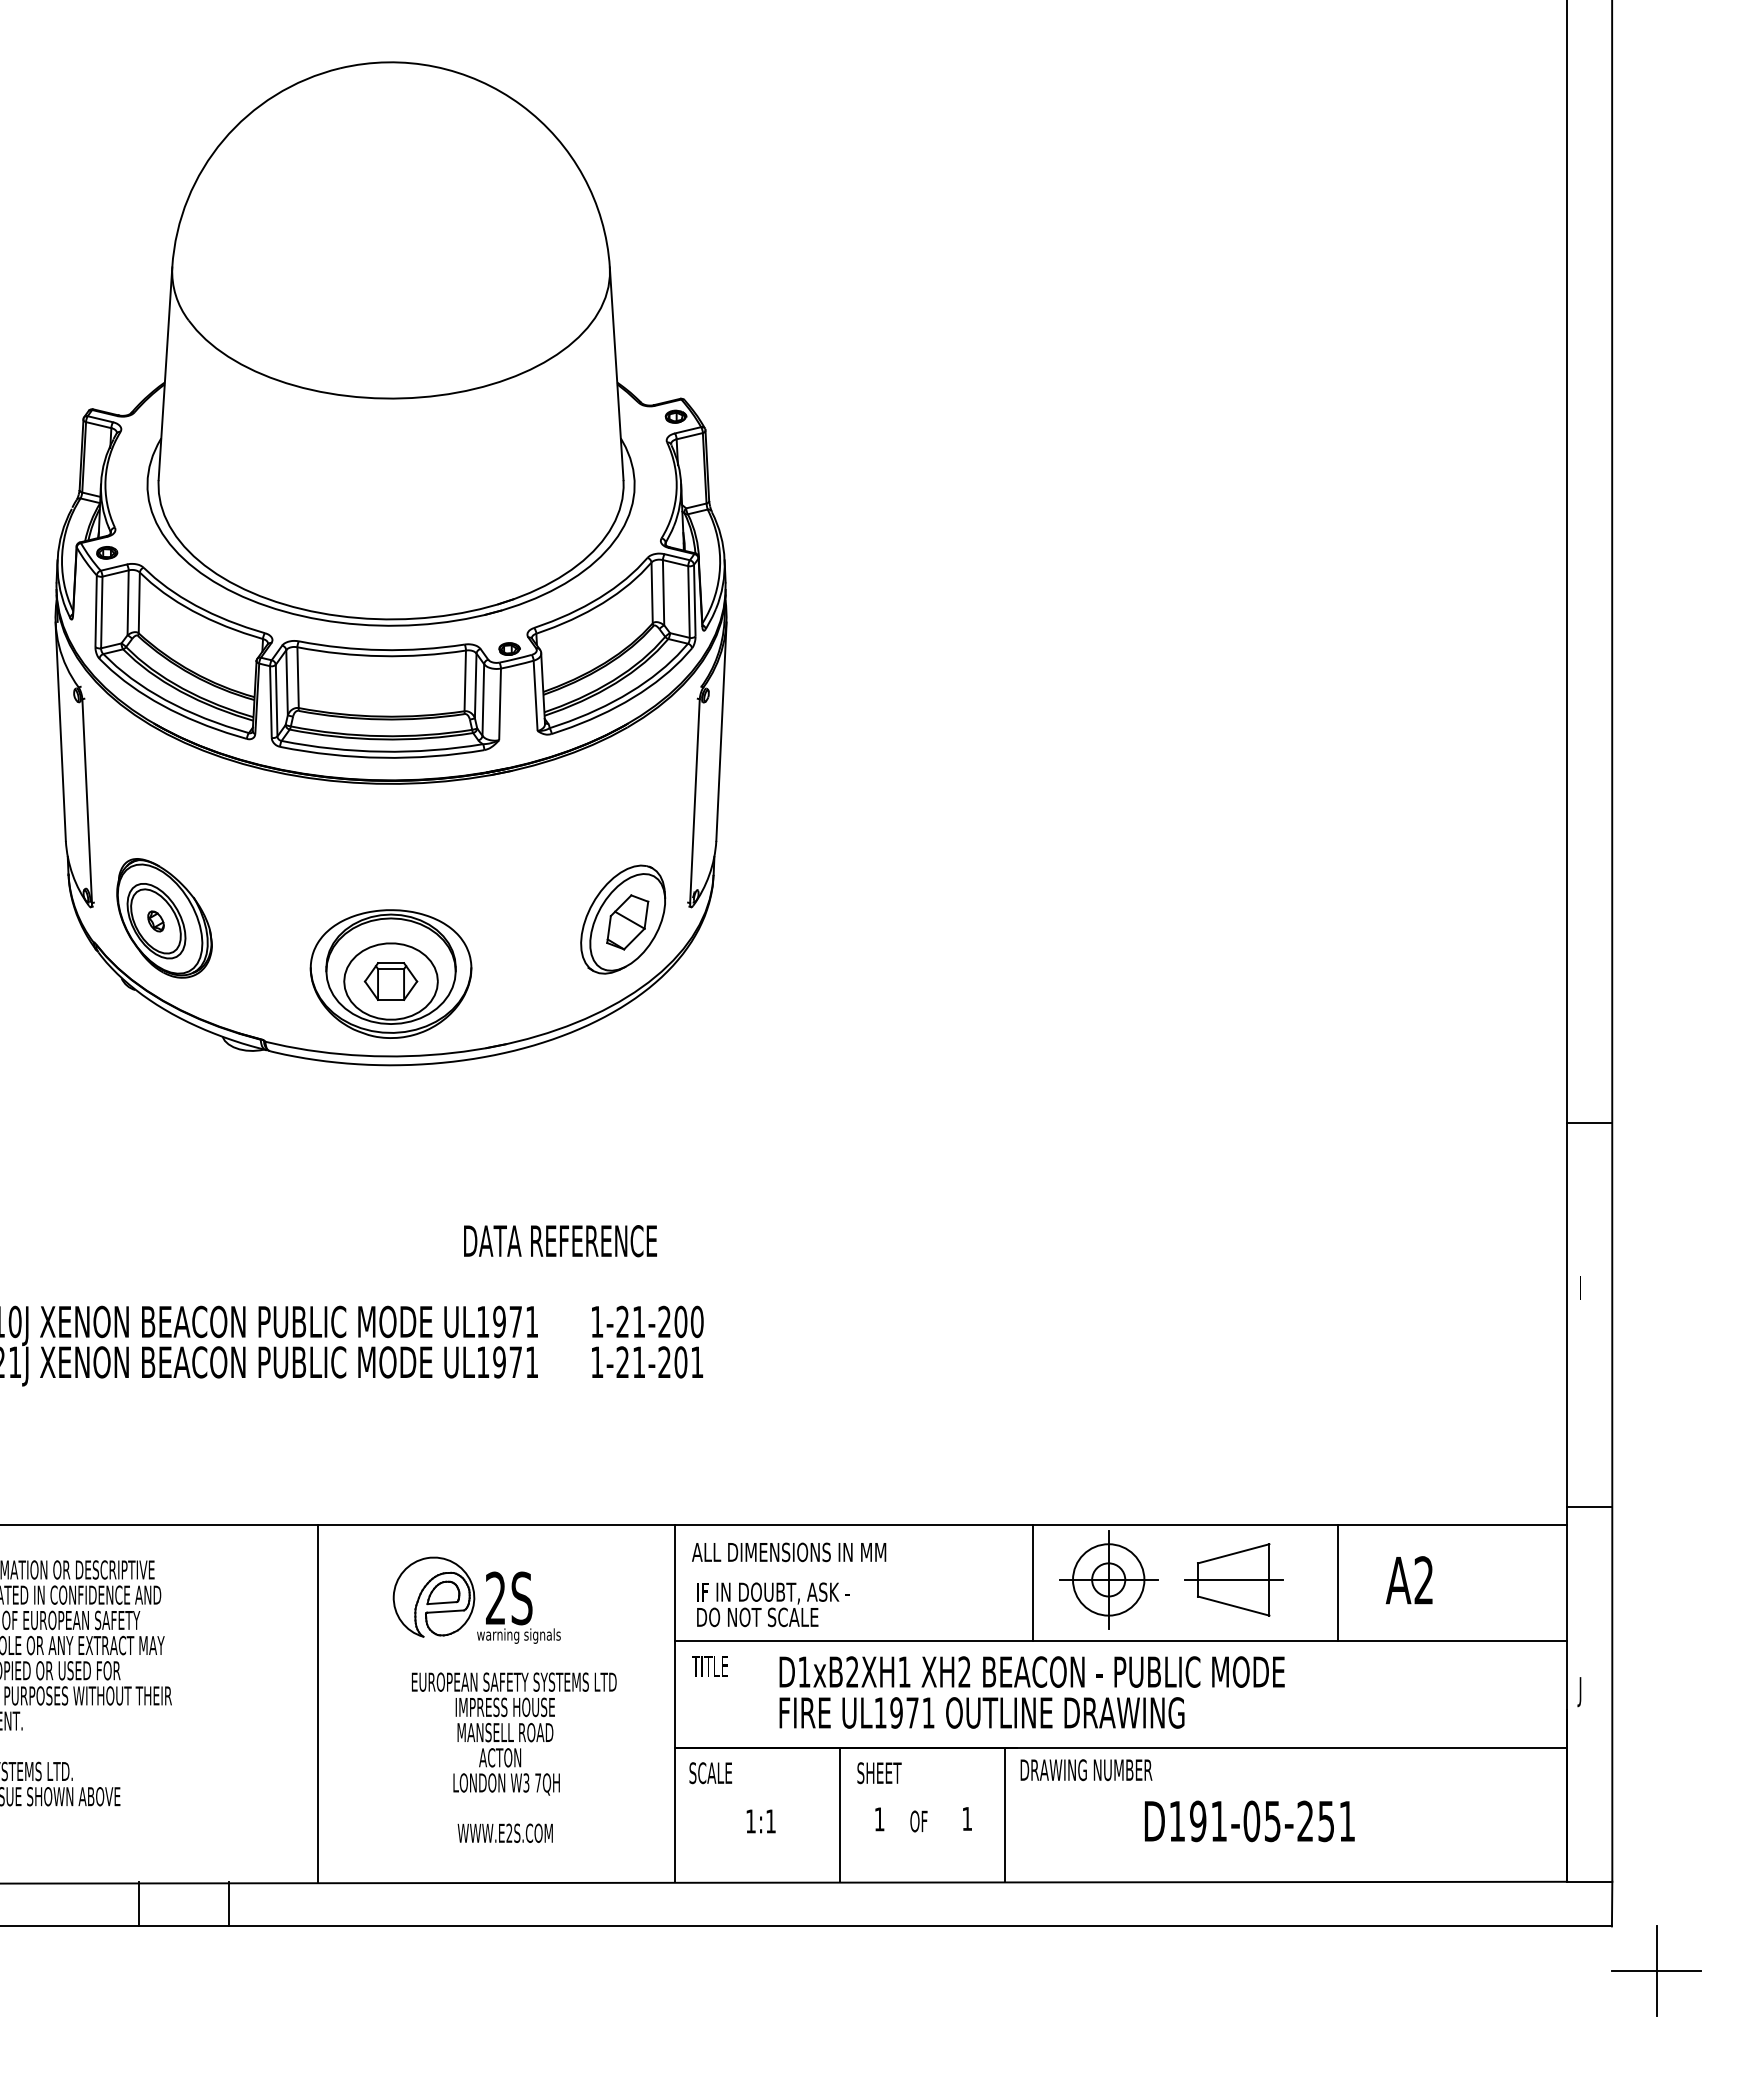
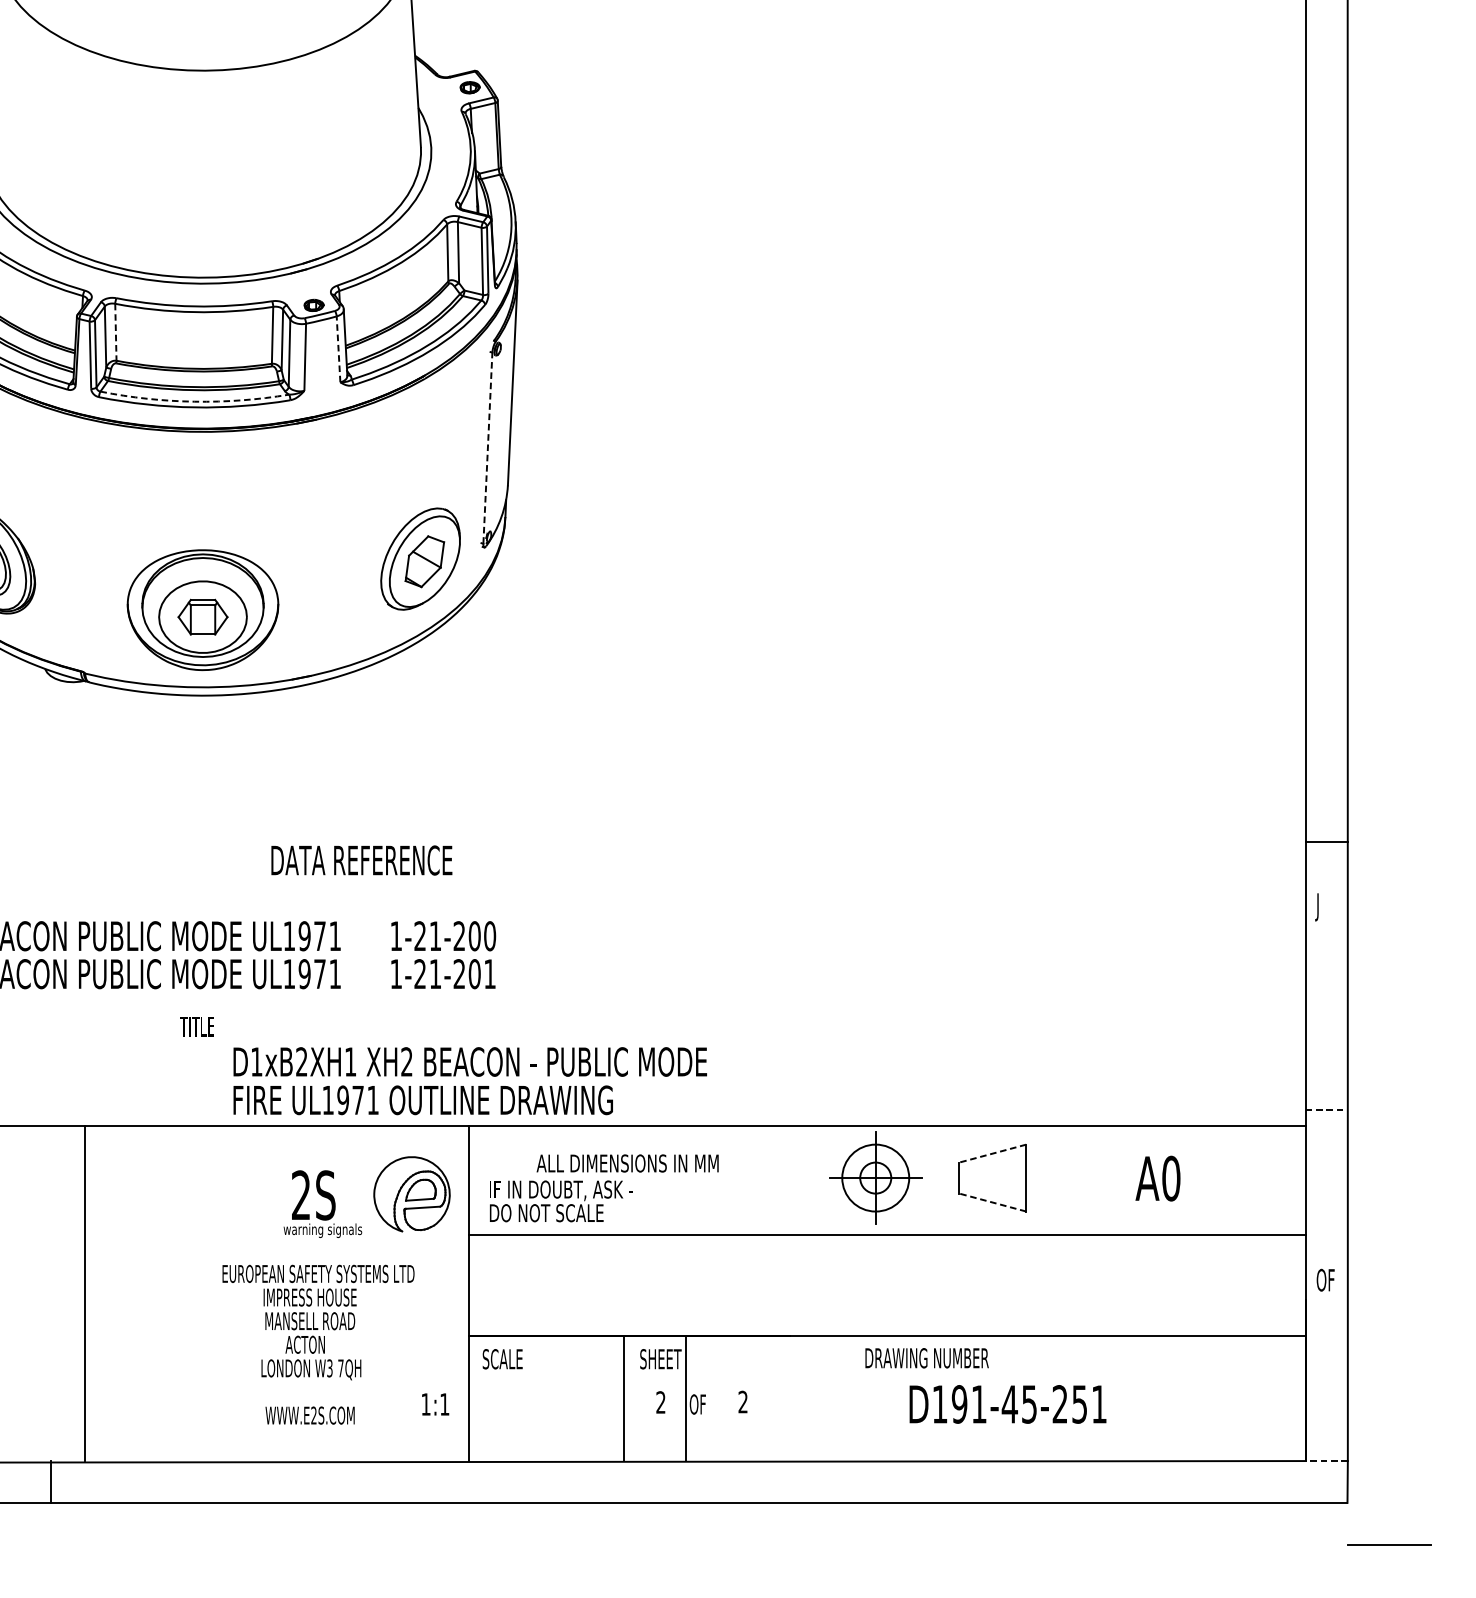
line: (298, 677) -> (116, 332), solid -> dashed
line: (535, 696) -> (338, 349), solid -> dashed
arc: (382, 751) -> (195, 401), solid -> dashed
line: (694, 800) -> (487, 447), solid -> dashed
line: (1589, 1123) -> (1326, 842), moved
text: (1579, 1291) -> (1317, 907), I -> J
line: (1590, 1506) -> (1327, 1109), solid -> dashed
text: (789, 1552) -> (628, 1163), moved
line: (1233, 1553) -> (992, 1153), solid -> dashed
line: (1233, 1579) -> (992, 1177), removed
text: (1423, 1580) -> (1170, 1178), A2 -> A0
line: (1033, 1582) -> (805, 1180), removed
line: (1338, 1582) -> (1091, 1180), removed
part: (433, 1596) -> (411, 1193), moved
line: (1233, 1606) -> (992, 1202), solid -> dashed
text: (709, 1666) -> (196, 1026), moved
text: (1587, 1691) -> (1324, 1282), J -> OF
text: (1031, 1692) -> (469, 1081), moved
line: (317, 1702) -> (84, 1292), moved
text: (1086, 1770) -> (927, 1358), moved
line: (1005, 1814) -> (686, 1397), moved
text: (966, 1818) -> (742, 1401), 1 -> 2
text: (879, 1819) -> (660, 1402), 1 -> 2
text: (760, 1821) -> (434, 1404), moved
text: (1251, 1821) -> (1009, 1404), D191-05-251 -> D191-45-251
line: (1589, 1881) -> (1326, 1460), solid -> dashed
line: (1656, 1970) -> (1389, 1544), removed

